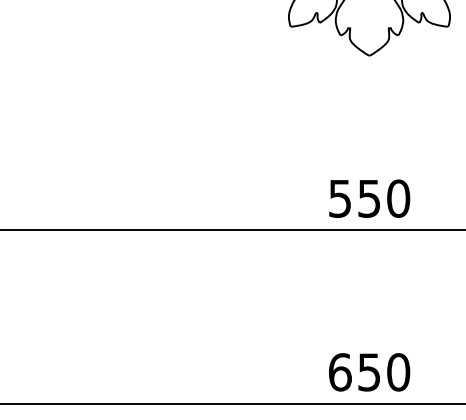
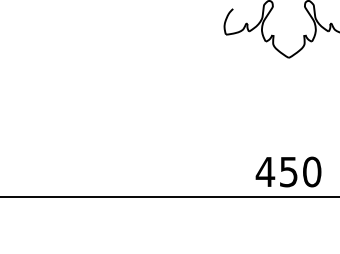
text: (340, 198) -> (265, 171), 550 -> 450

